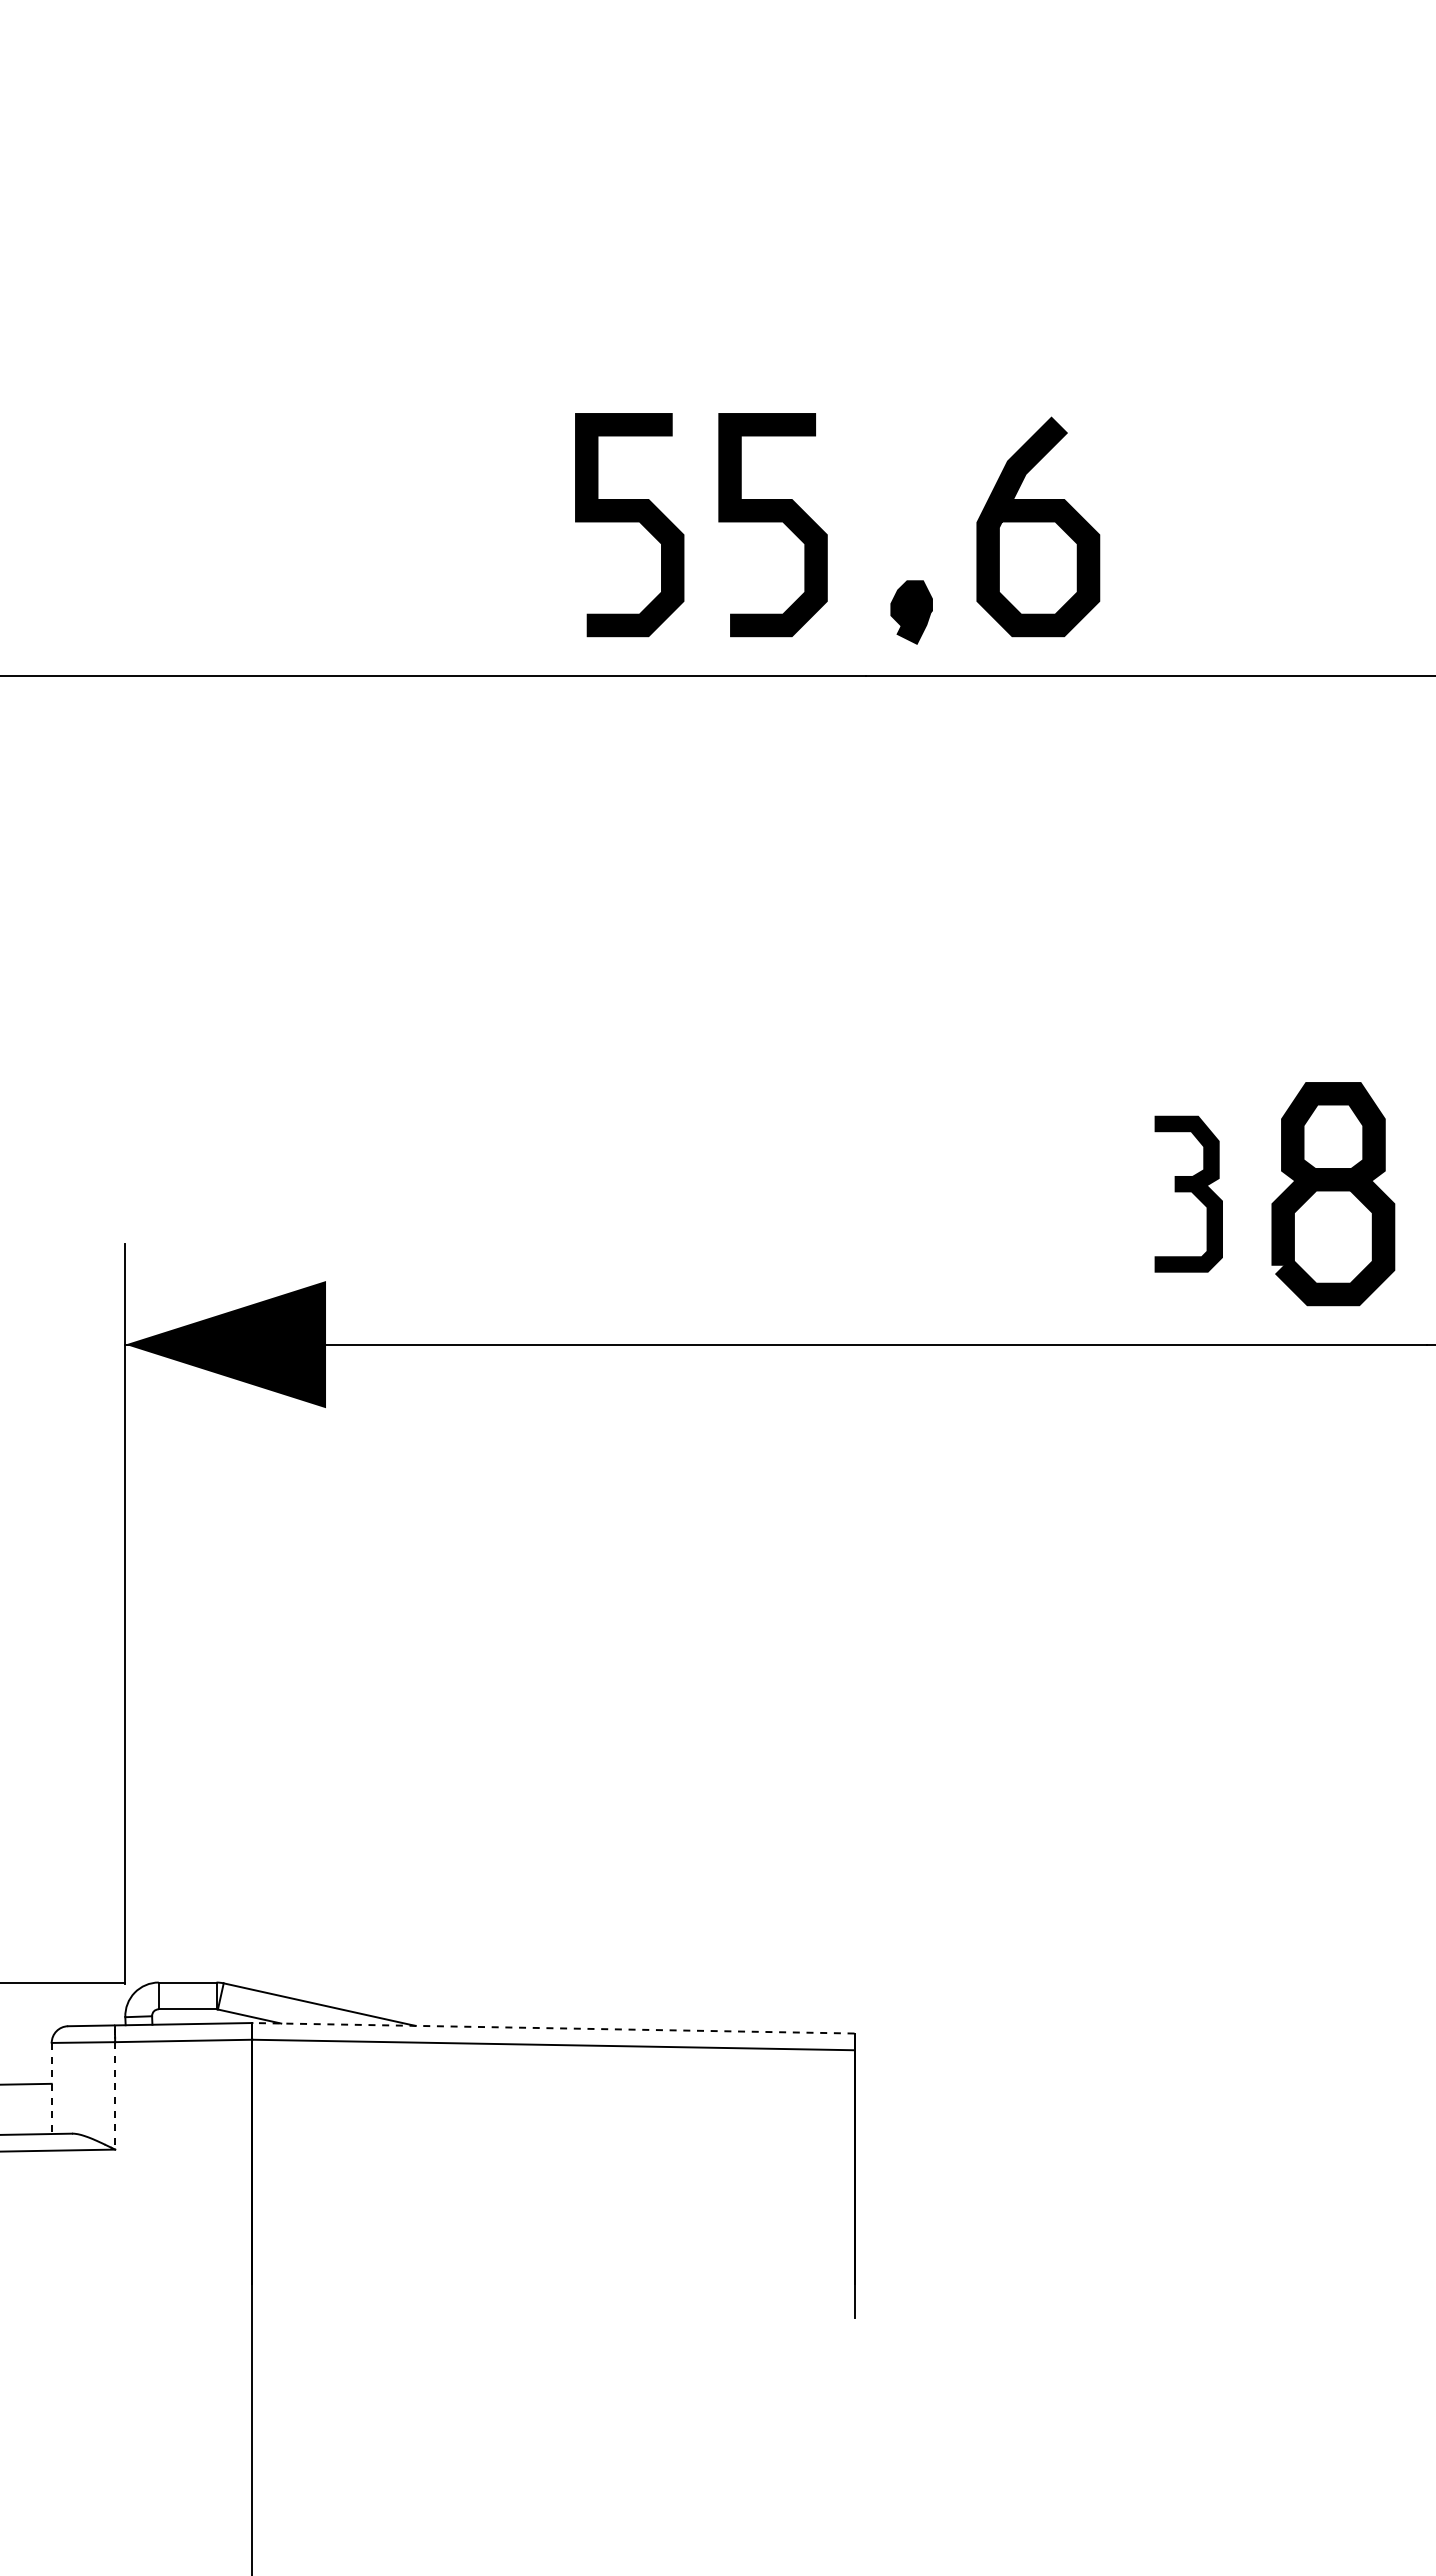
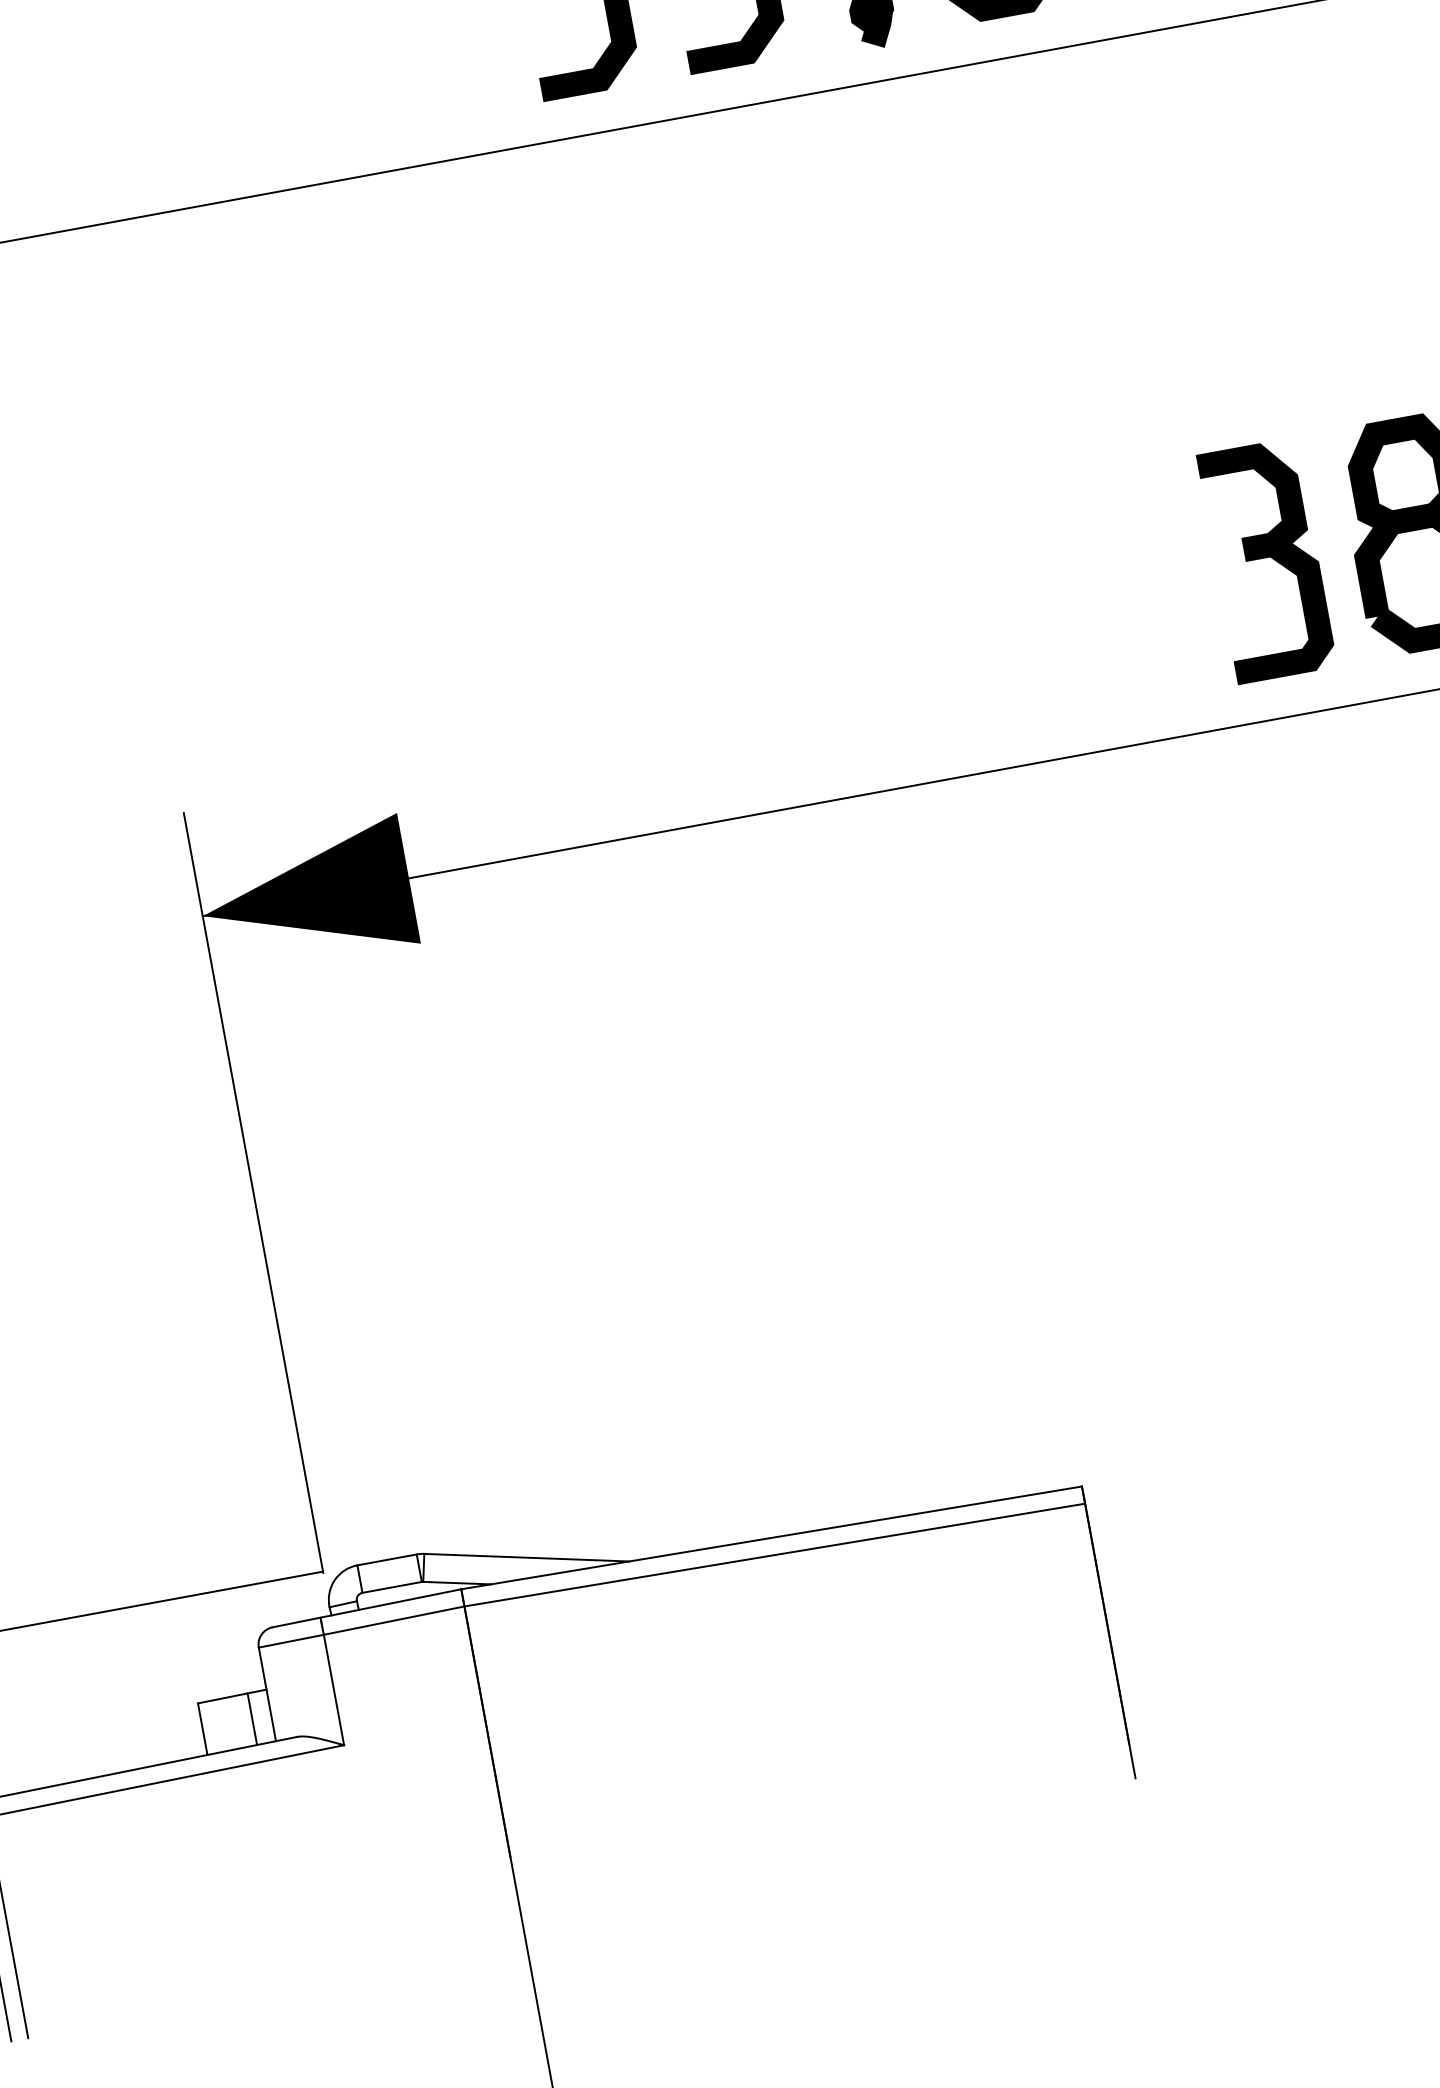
part: (1188, 1194) -> (1266, 561), size x1.43
line: (553, 2028) -> (771, 1538), dashed -> solid
line: (51, 2088) -> (267, 1694), dashed -> solid
line: (115, 2095) -> (334, 1689), dashed -> solid
line: (33, 2109) -> (252, 1719), added

